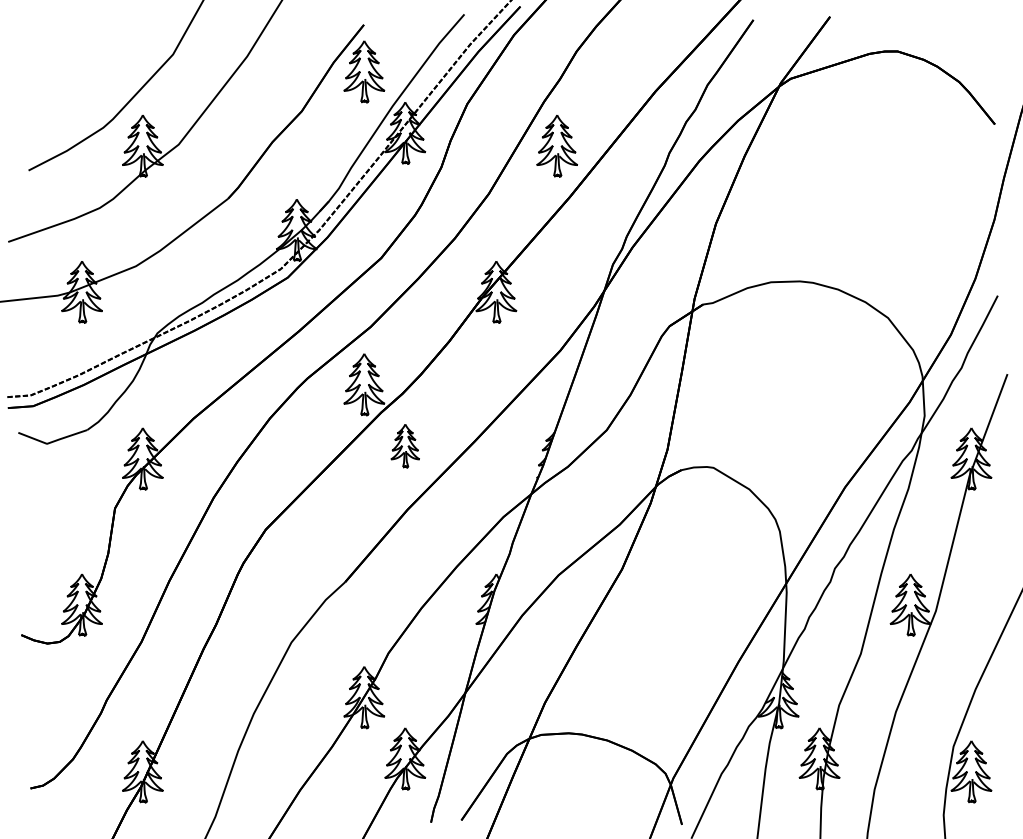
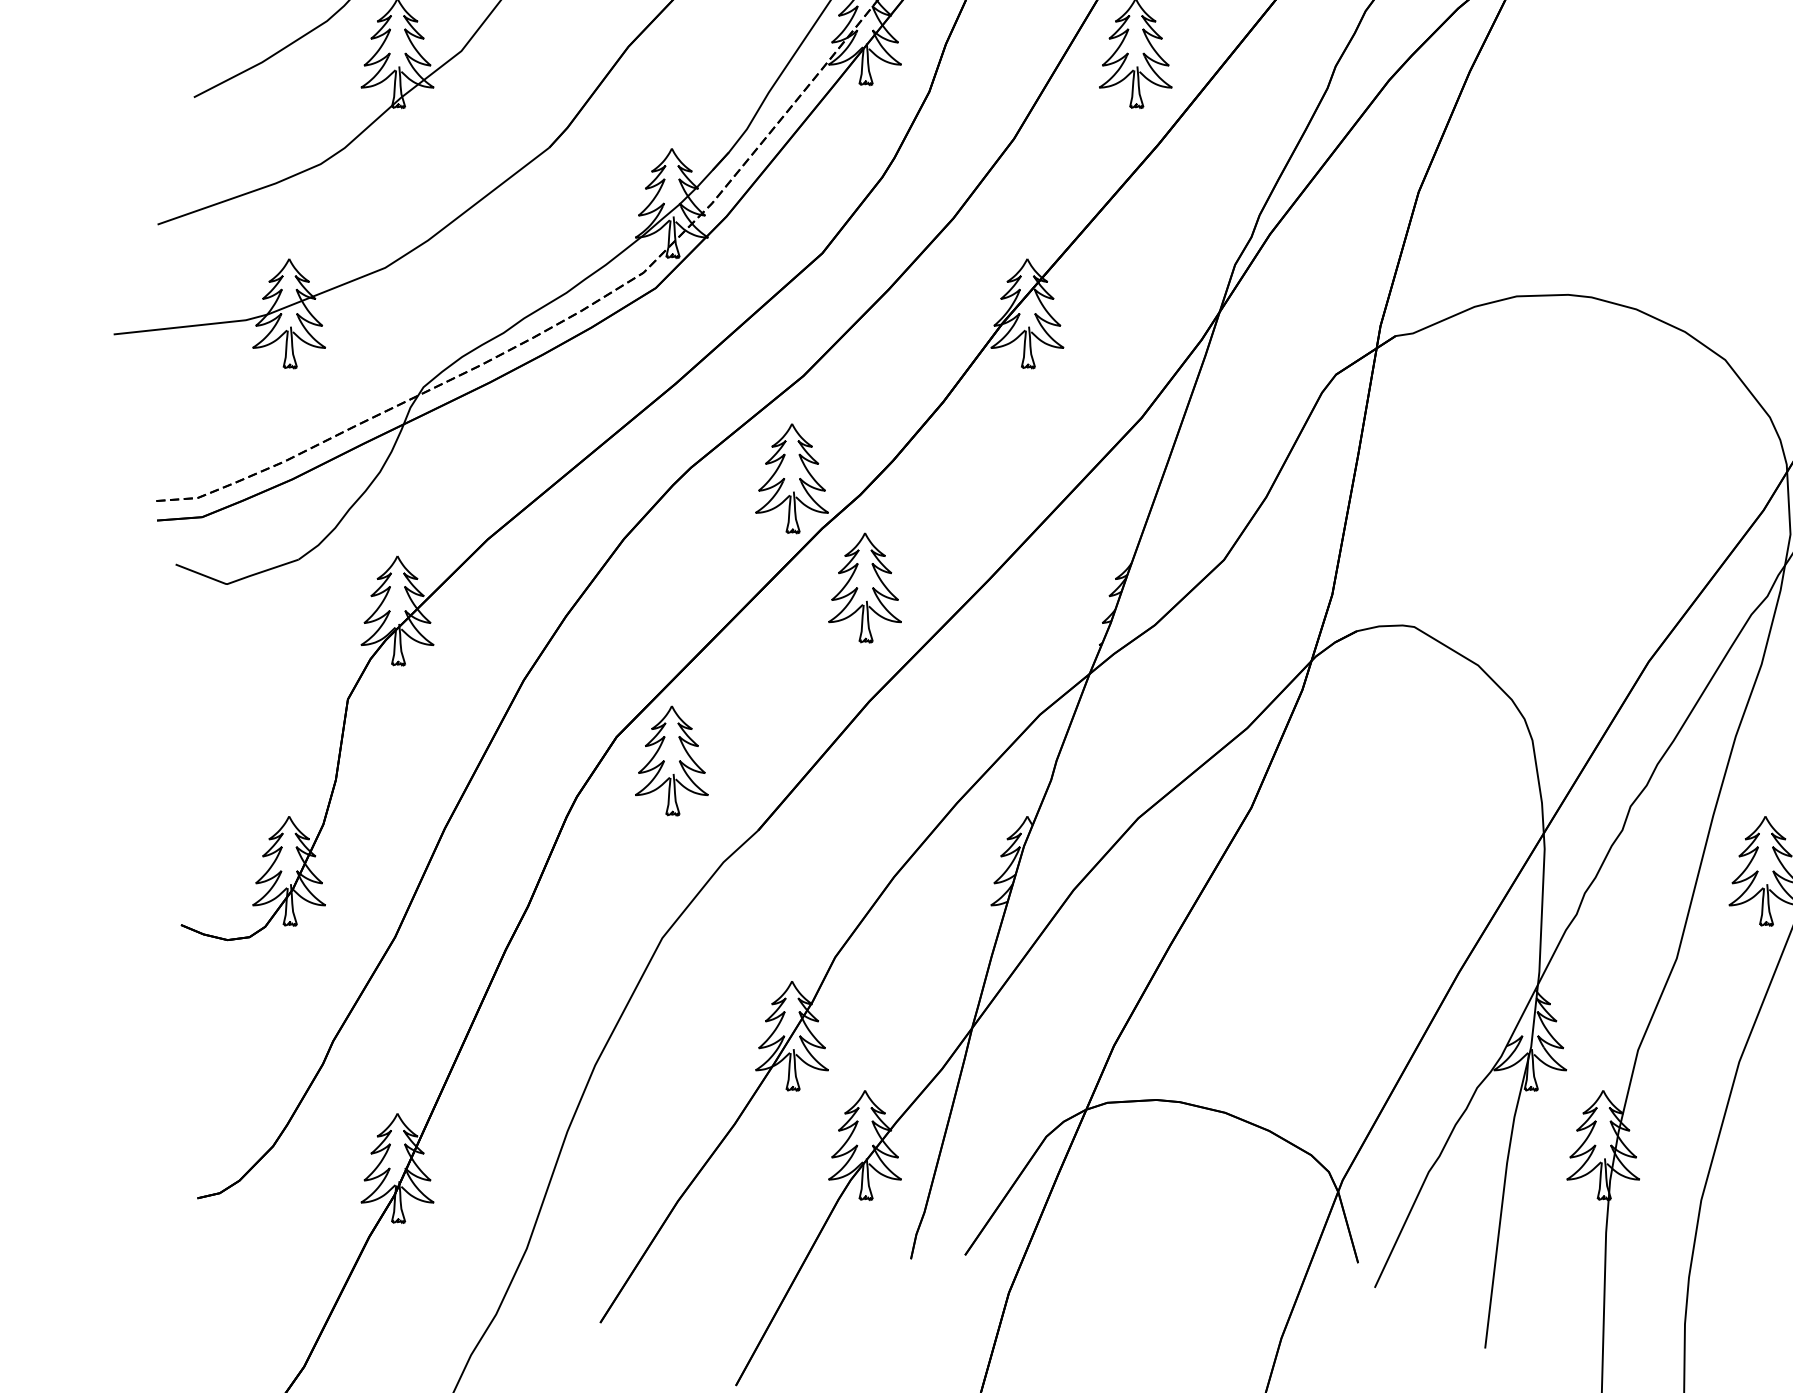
part: (405, 445) -> (865, 587), size x1.43
part: (296, 543) -> (671, 761), added

